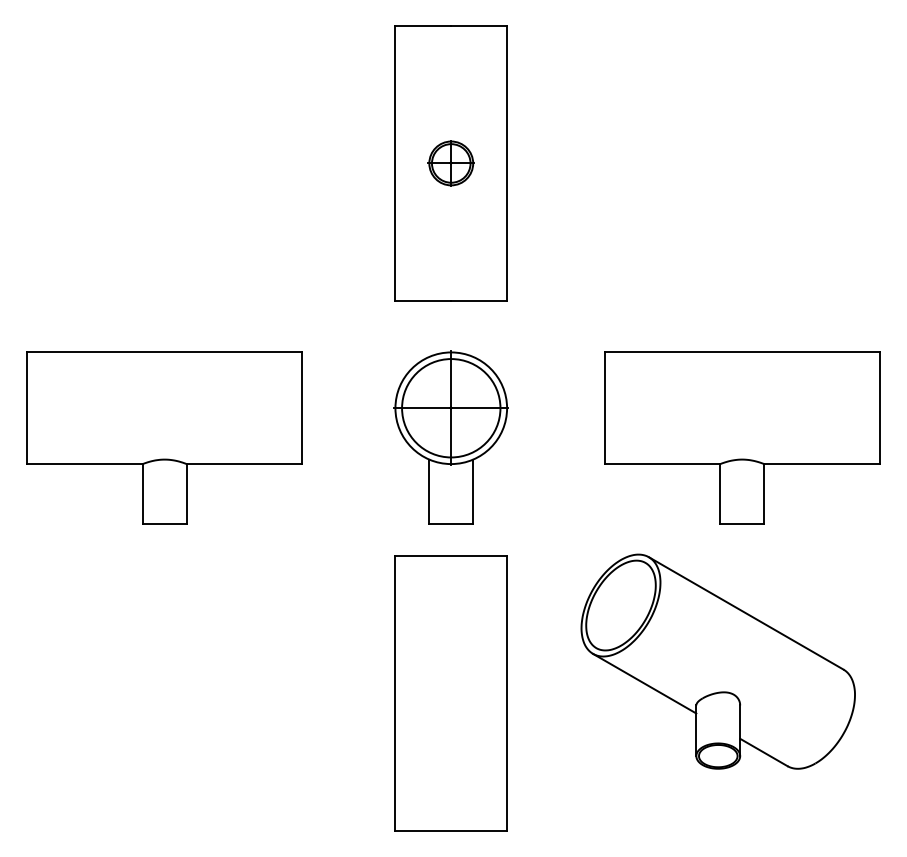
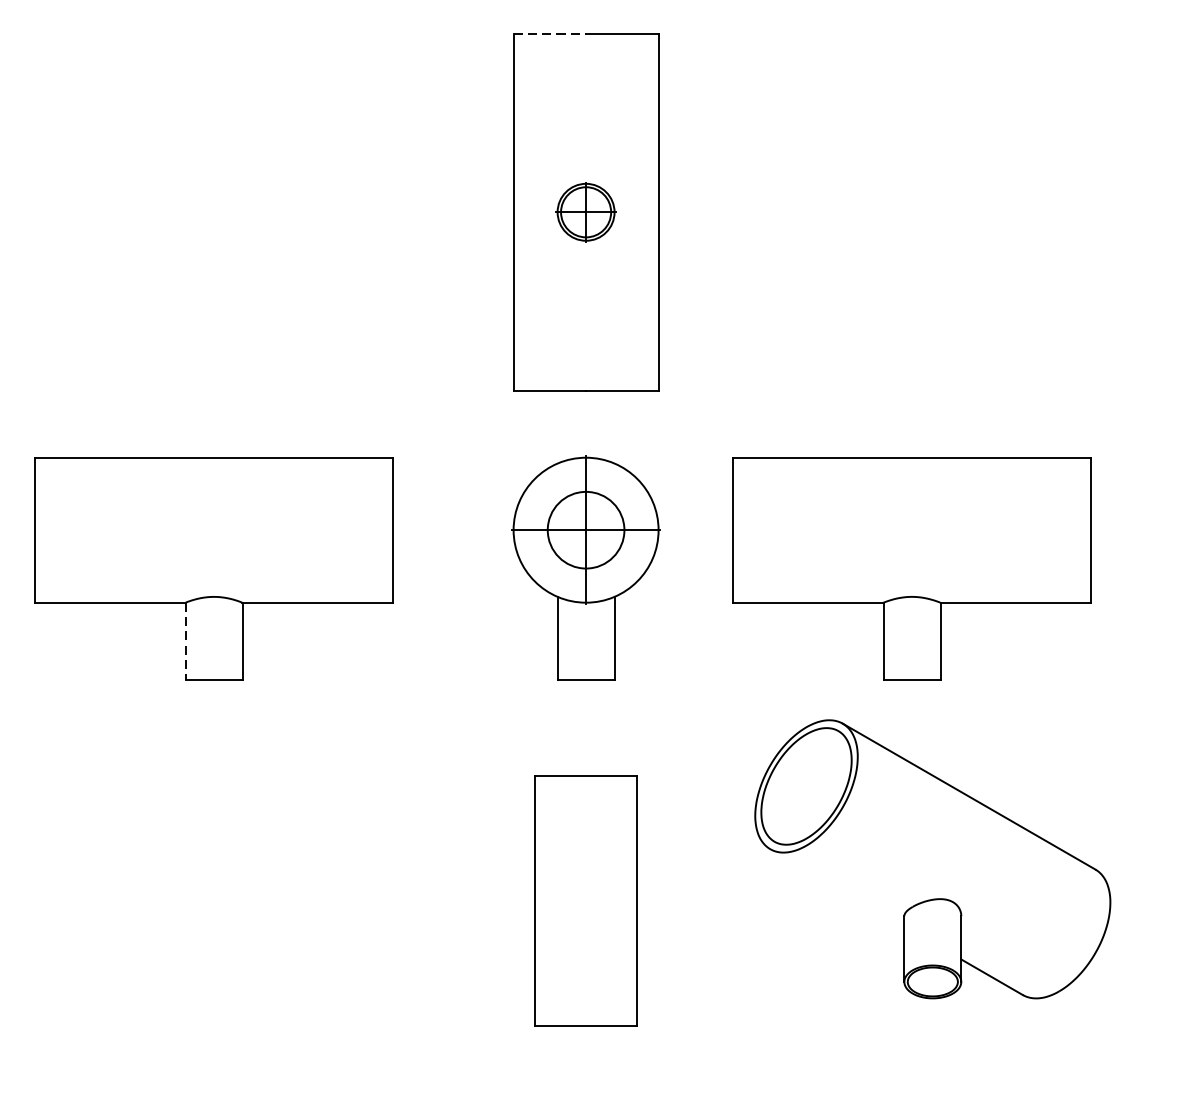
line: (423, 25) -> (550, 33), solid -> dashed
circle: (451, 408) -> (586, 530), size x0.6
part: (742, 437) -> (912, 568), moved
line: (142, 493) -> (185, 640), solid -> dashed
line: (644, 683) -> (837, 887), removed
part: (450, 693) -> (585, 900), size x0.7

